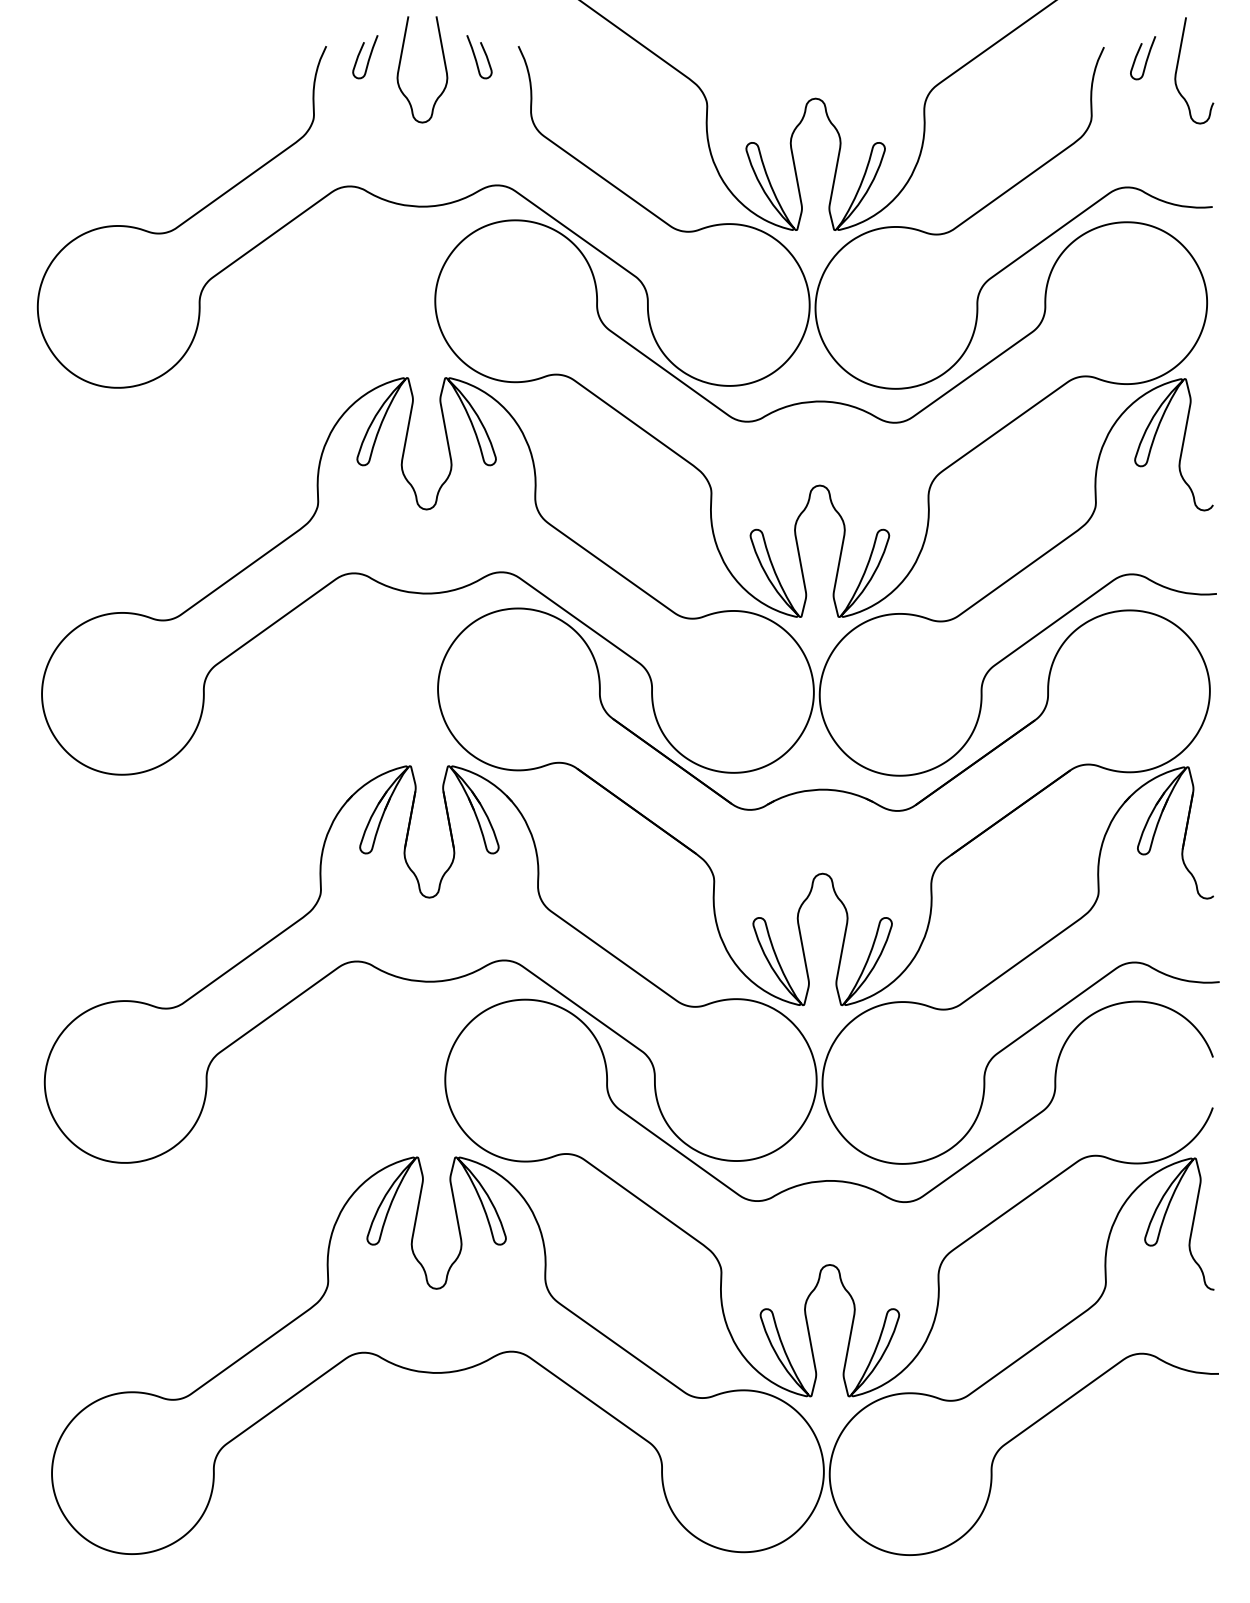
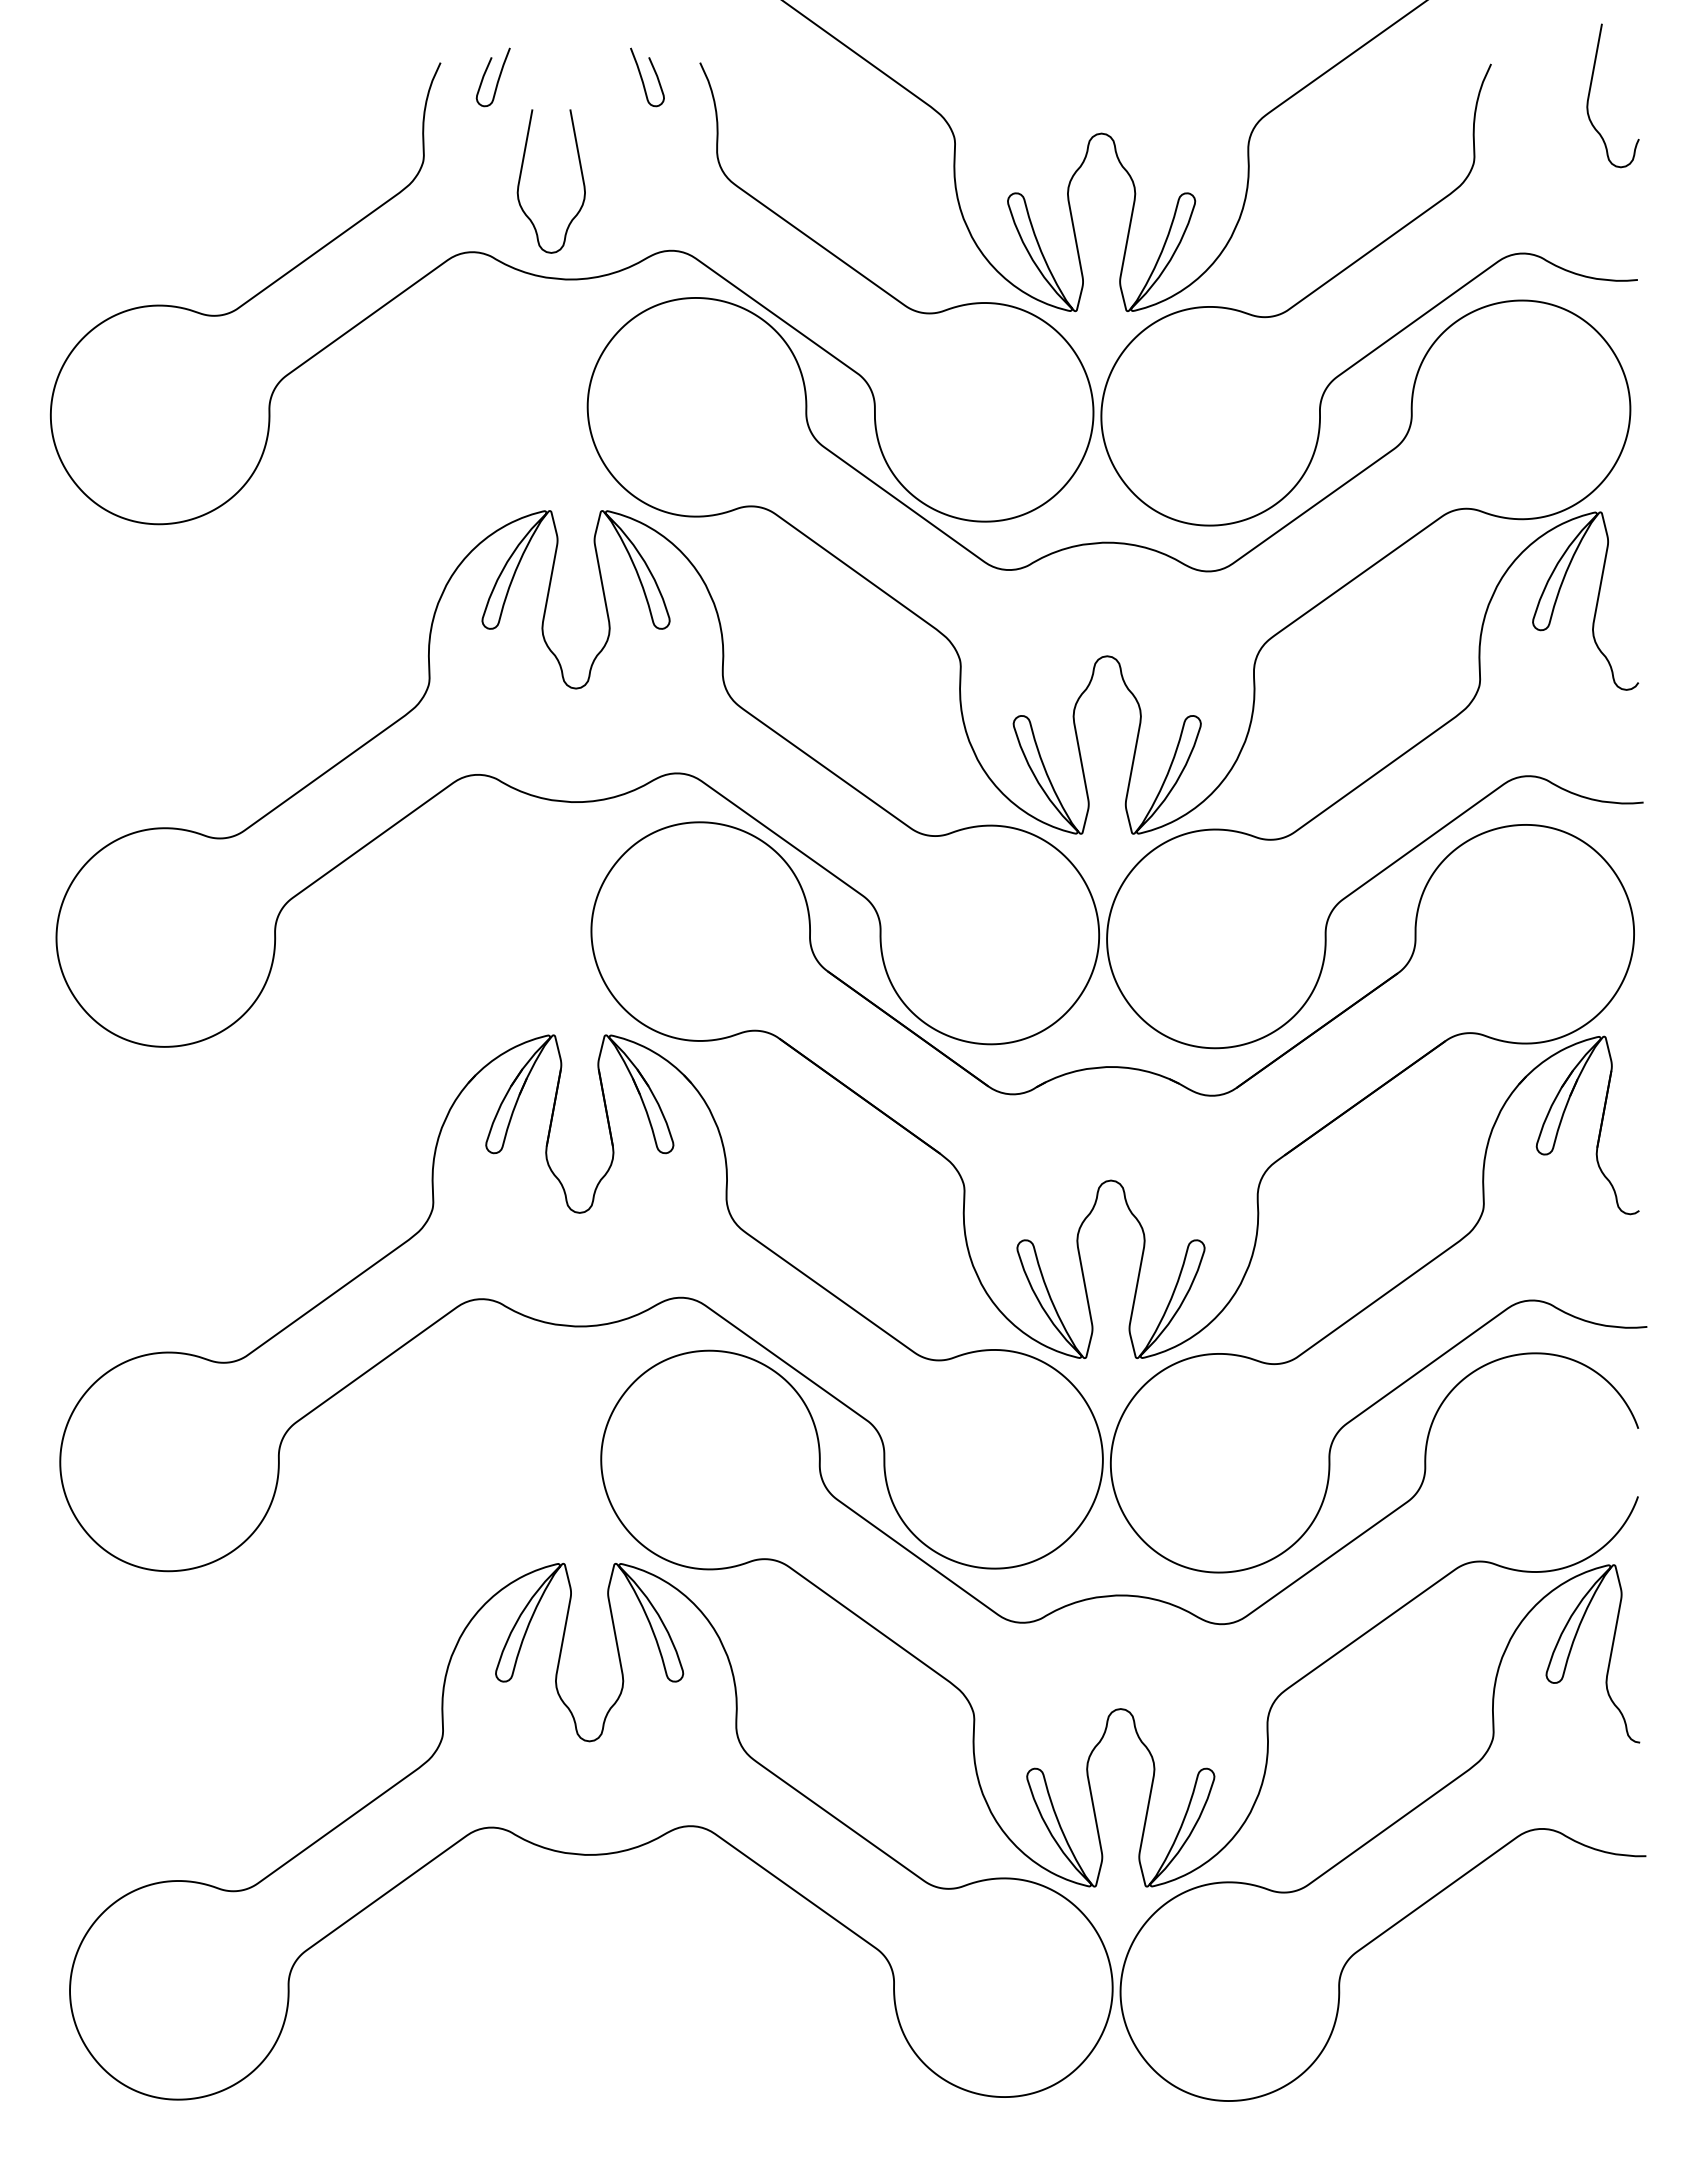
curve: (1146, 58) -> (1548, 79), removed
curve: (400, 65) -> (521, 175), moved

